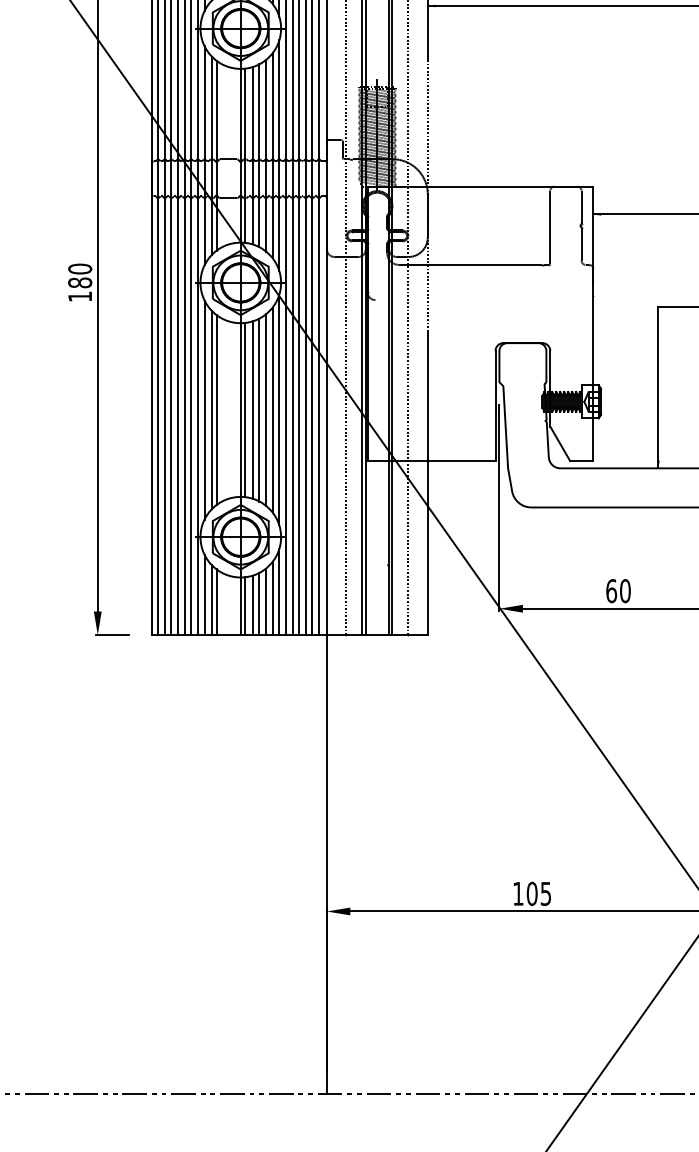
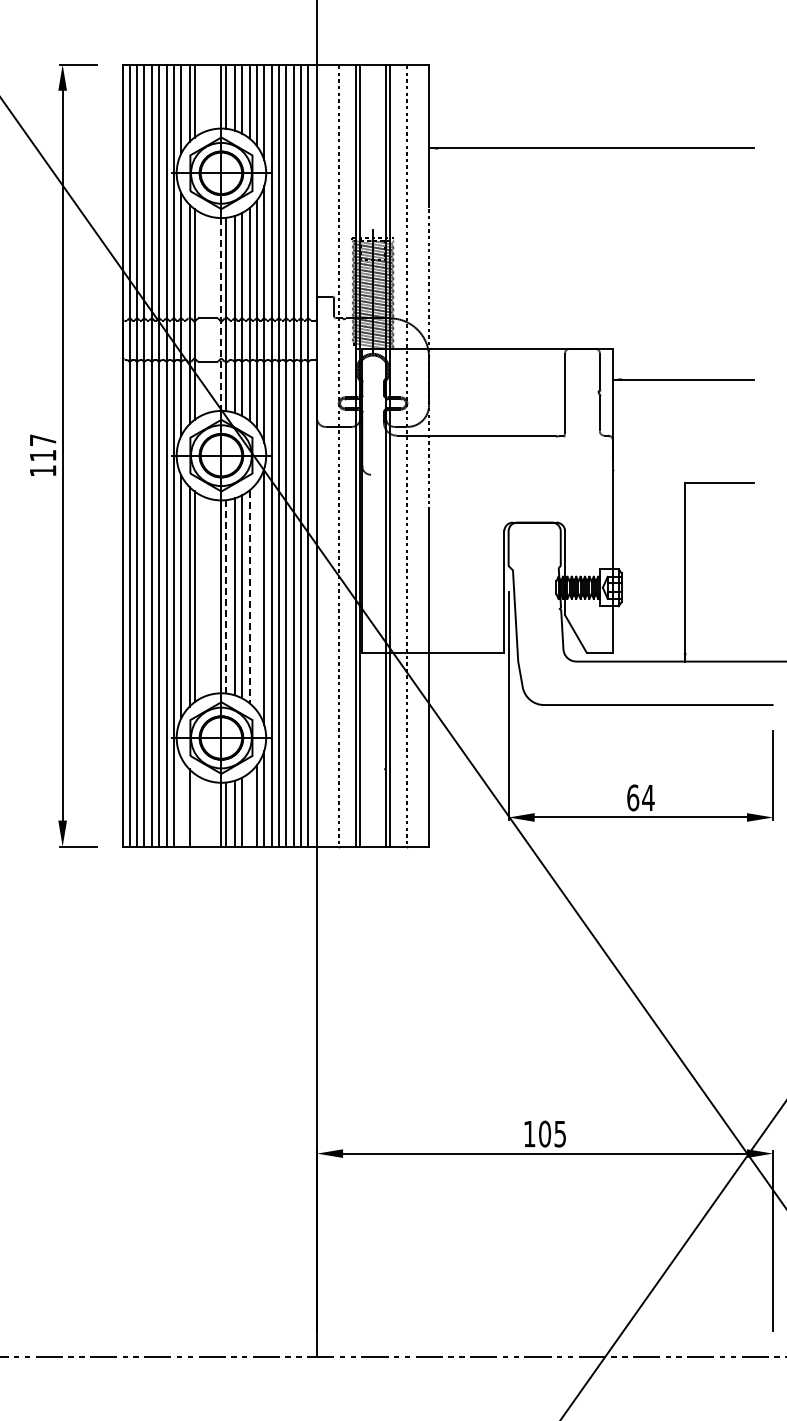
line: (240, 156) -> (221, 315), solid -> dashed
text: (79, 275) -> (42, 447), 180 -> 117
line: (245, 409) -> (226, 596), solid -> dashed
line: (272, 409) -> (256, 596), removed
line: (266, 410) -> (249, 597), solid -> dashed
text: (625, 590) -> (648, 797), 60 -> 64
line: (204, 594) -> (181, 801), removed
line: (216, 601) -> (194, 809), removed
line: (266, 601) -> (249, 809), removed

